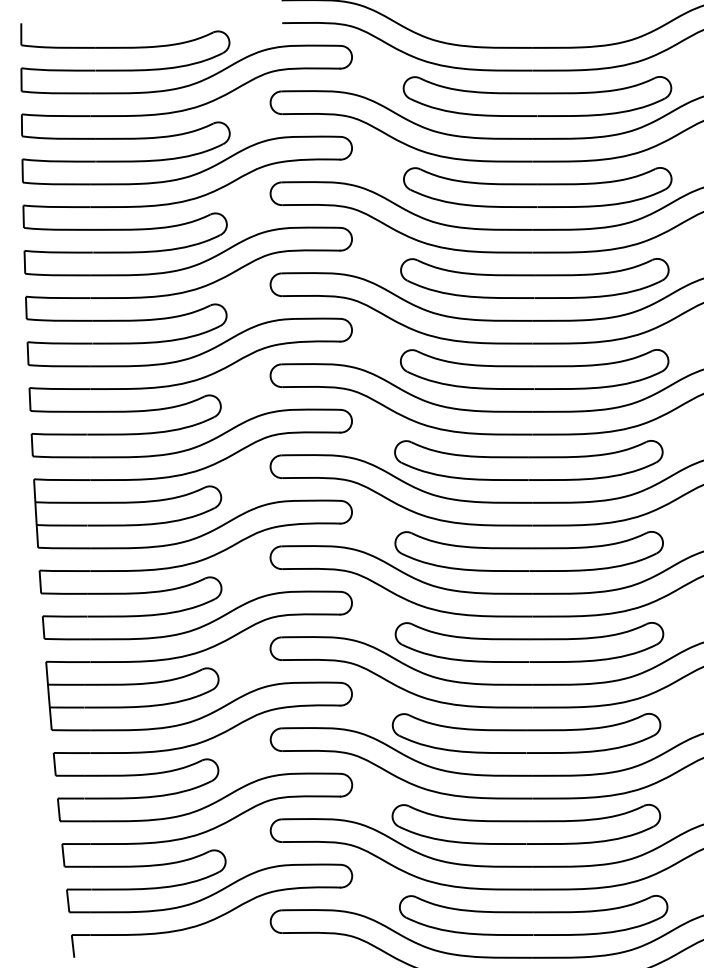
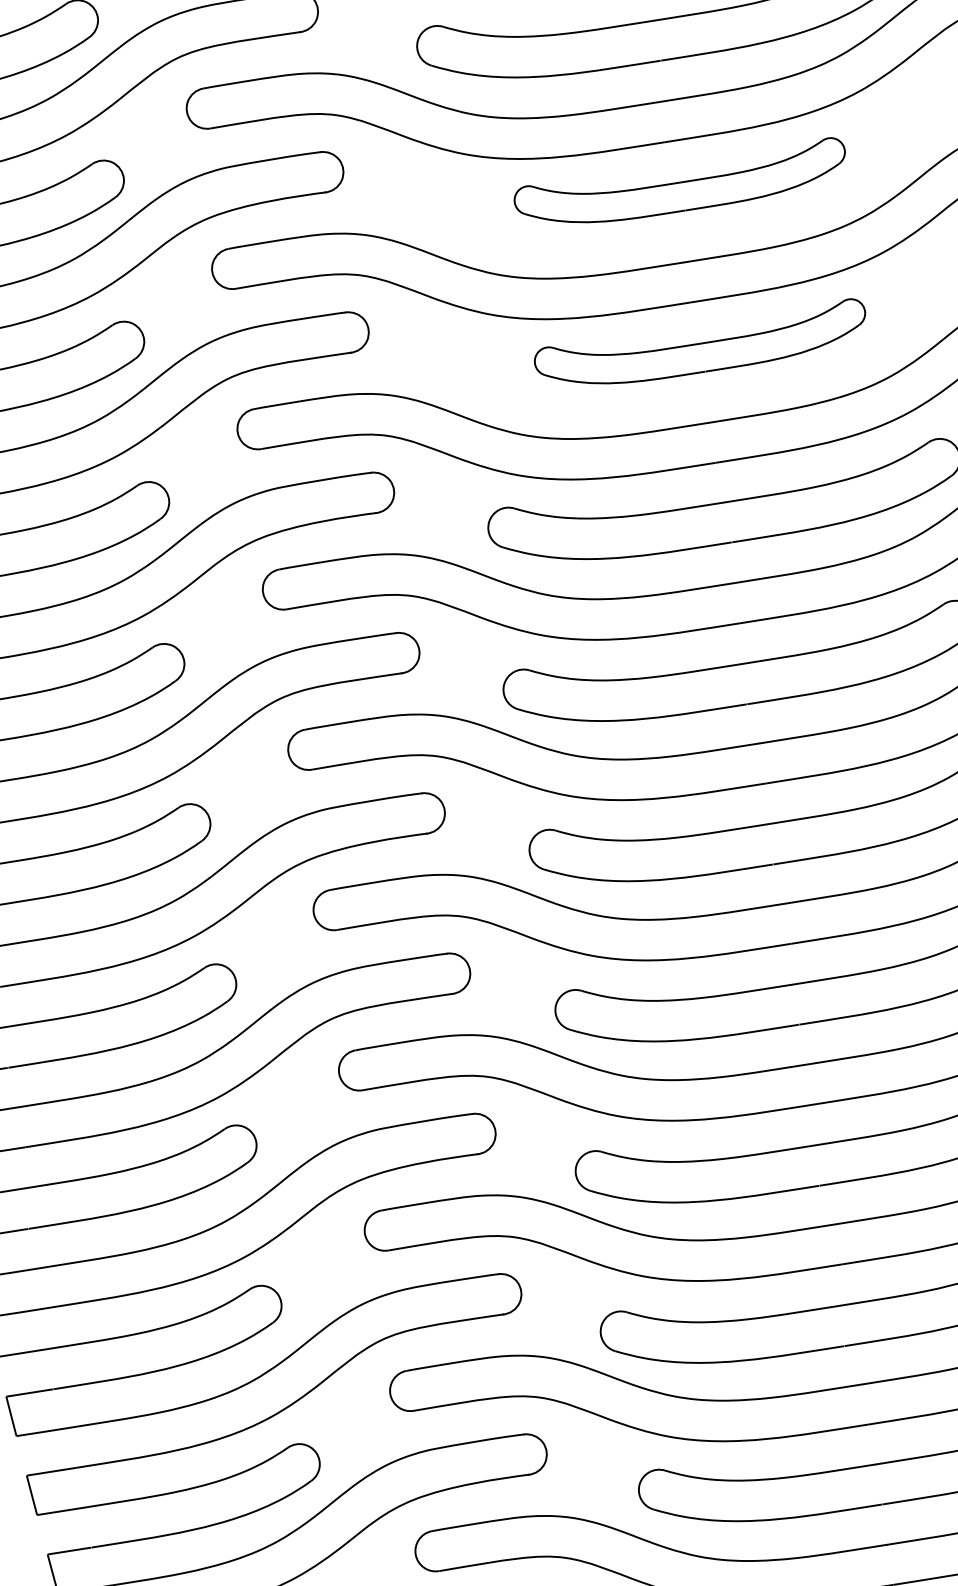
part: (537, 187) -> (680, 186), size x0.7
part: (534, 278) -> (700, 347), size x0.7

